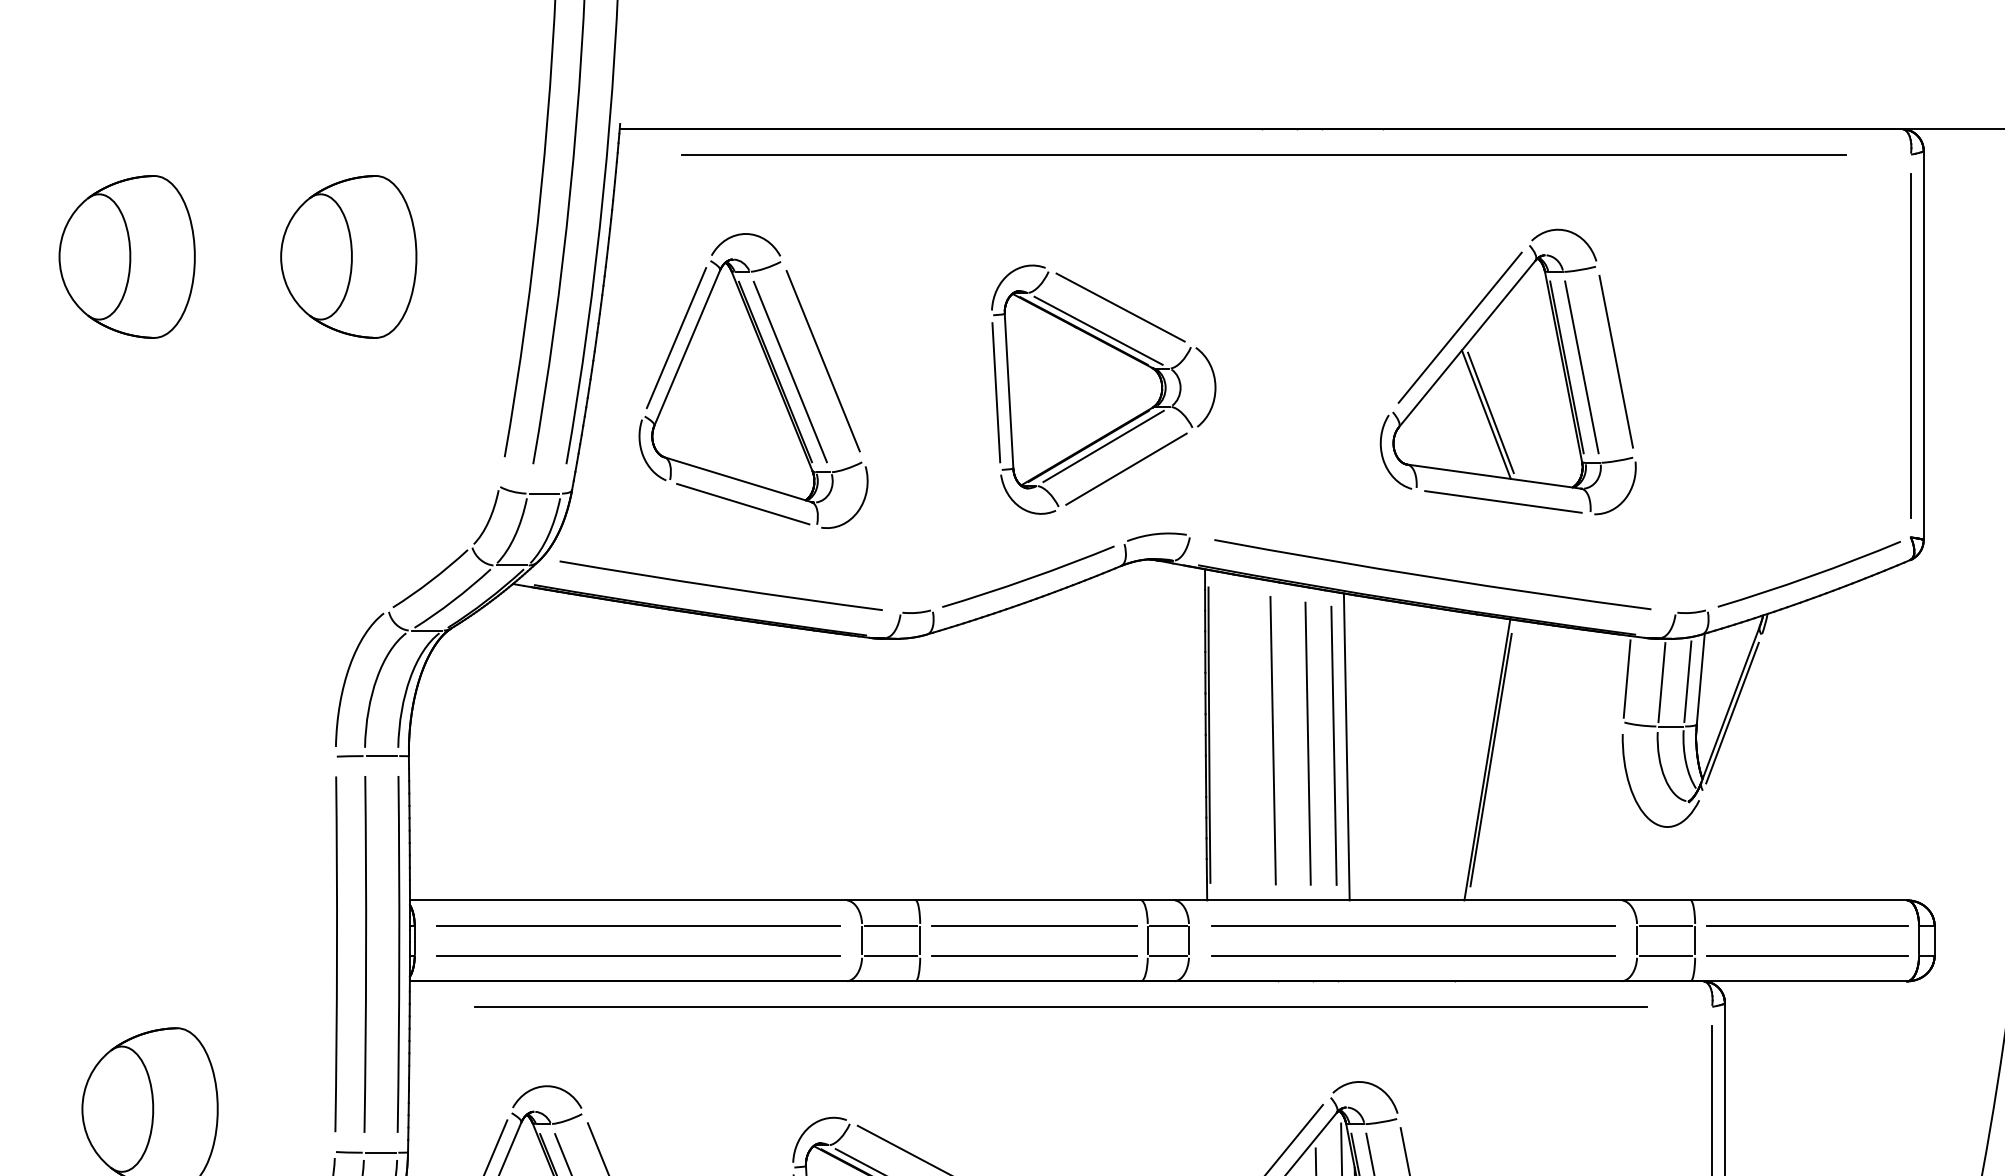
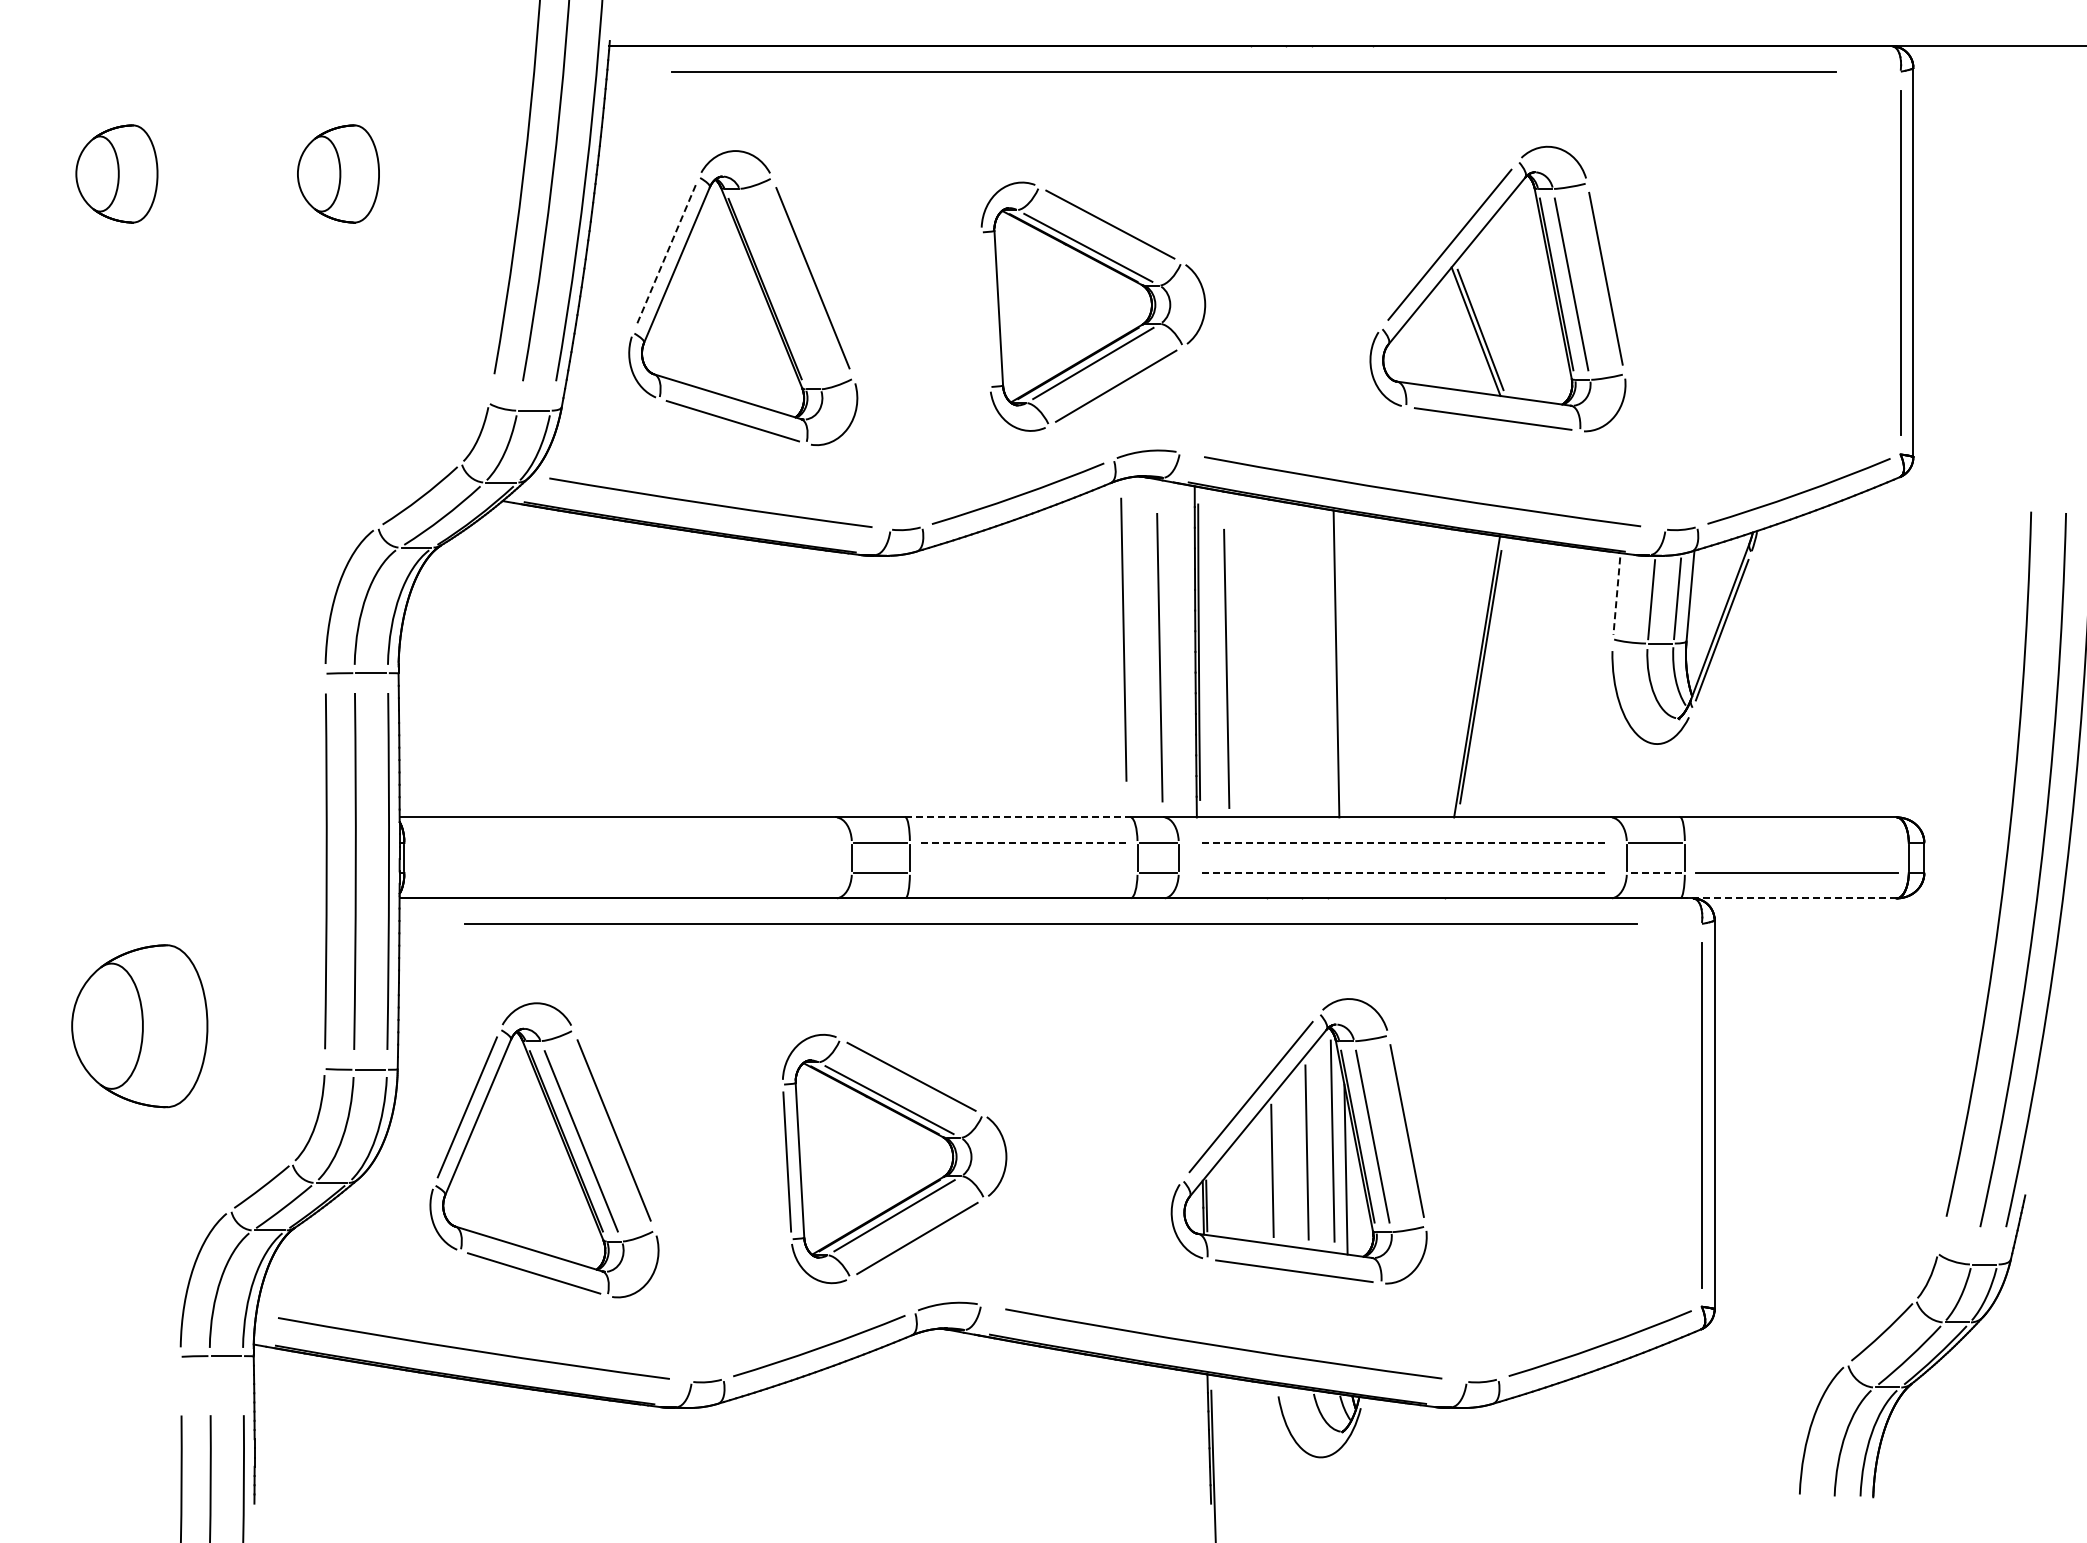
part: (126, 256) -> (116, 173), size x0.6
part: (348, 256) -> (338, 173), size x0.6
line: (676, 338) -> (666, 255), solid -> dashed
line: (789, 371) -> (779, 288), removed
line: (995, 392) -> (985, 309), removed
line: (1626, 679) -> (1616, 596), solid -> dashed
line: (1272, 740) -> (1159, 657), moved
line: (1307, 743) -> (1123, 639), moved
line: (1333, 745) -> (1226, 668), moved
line: (1027, 900) -> (1017, 817), solid -> dashed
line: (638, 925) -> (628, 842), removed
line: (1806, 925) -> (1796, 842), removed
line: (1033, 926) -> (1023, 843), solid -> dashed
line: (1413, 926) -> (1403, 843), solid -> dashed
line: (638, 955) -> (628, 872), removed
line: (1033, 955) -> (1023, 872), removed
line: (1413, 955) -> (1403, 872), solid -> dashed
line: (1665, 955) -> (1655, 872), solid -> dashed
line: (1797, 981) -> (1787, 898), solid -> dashed

